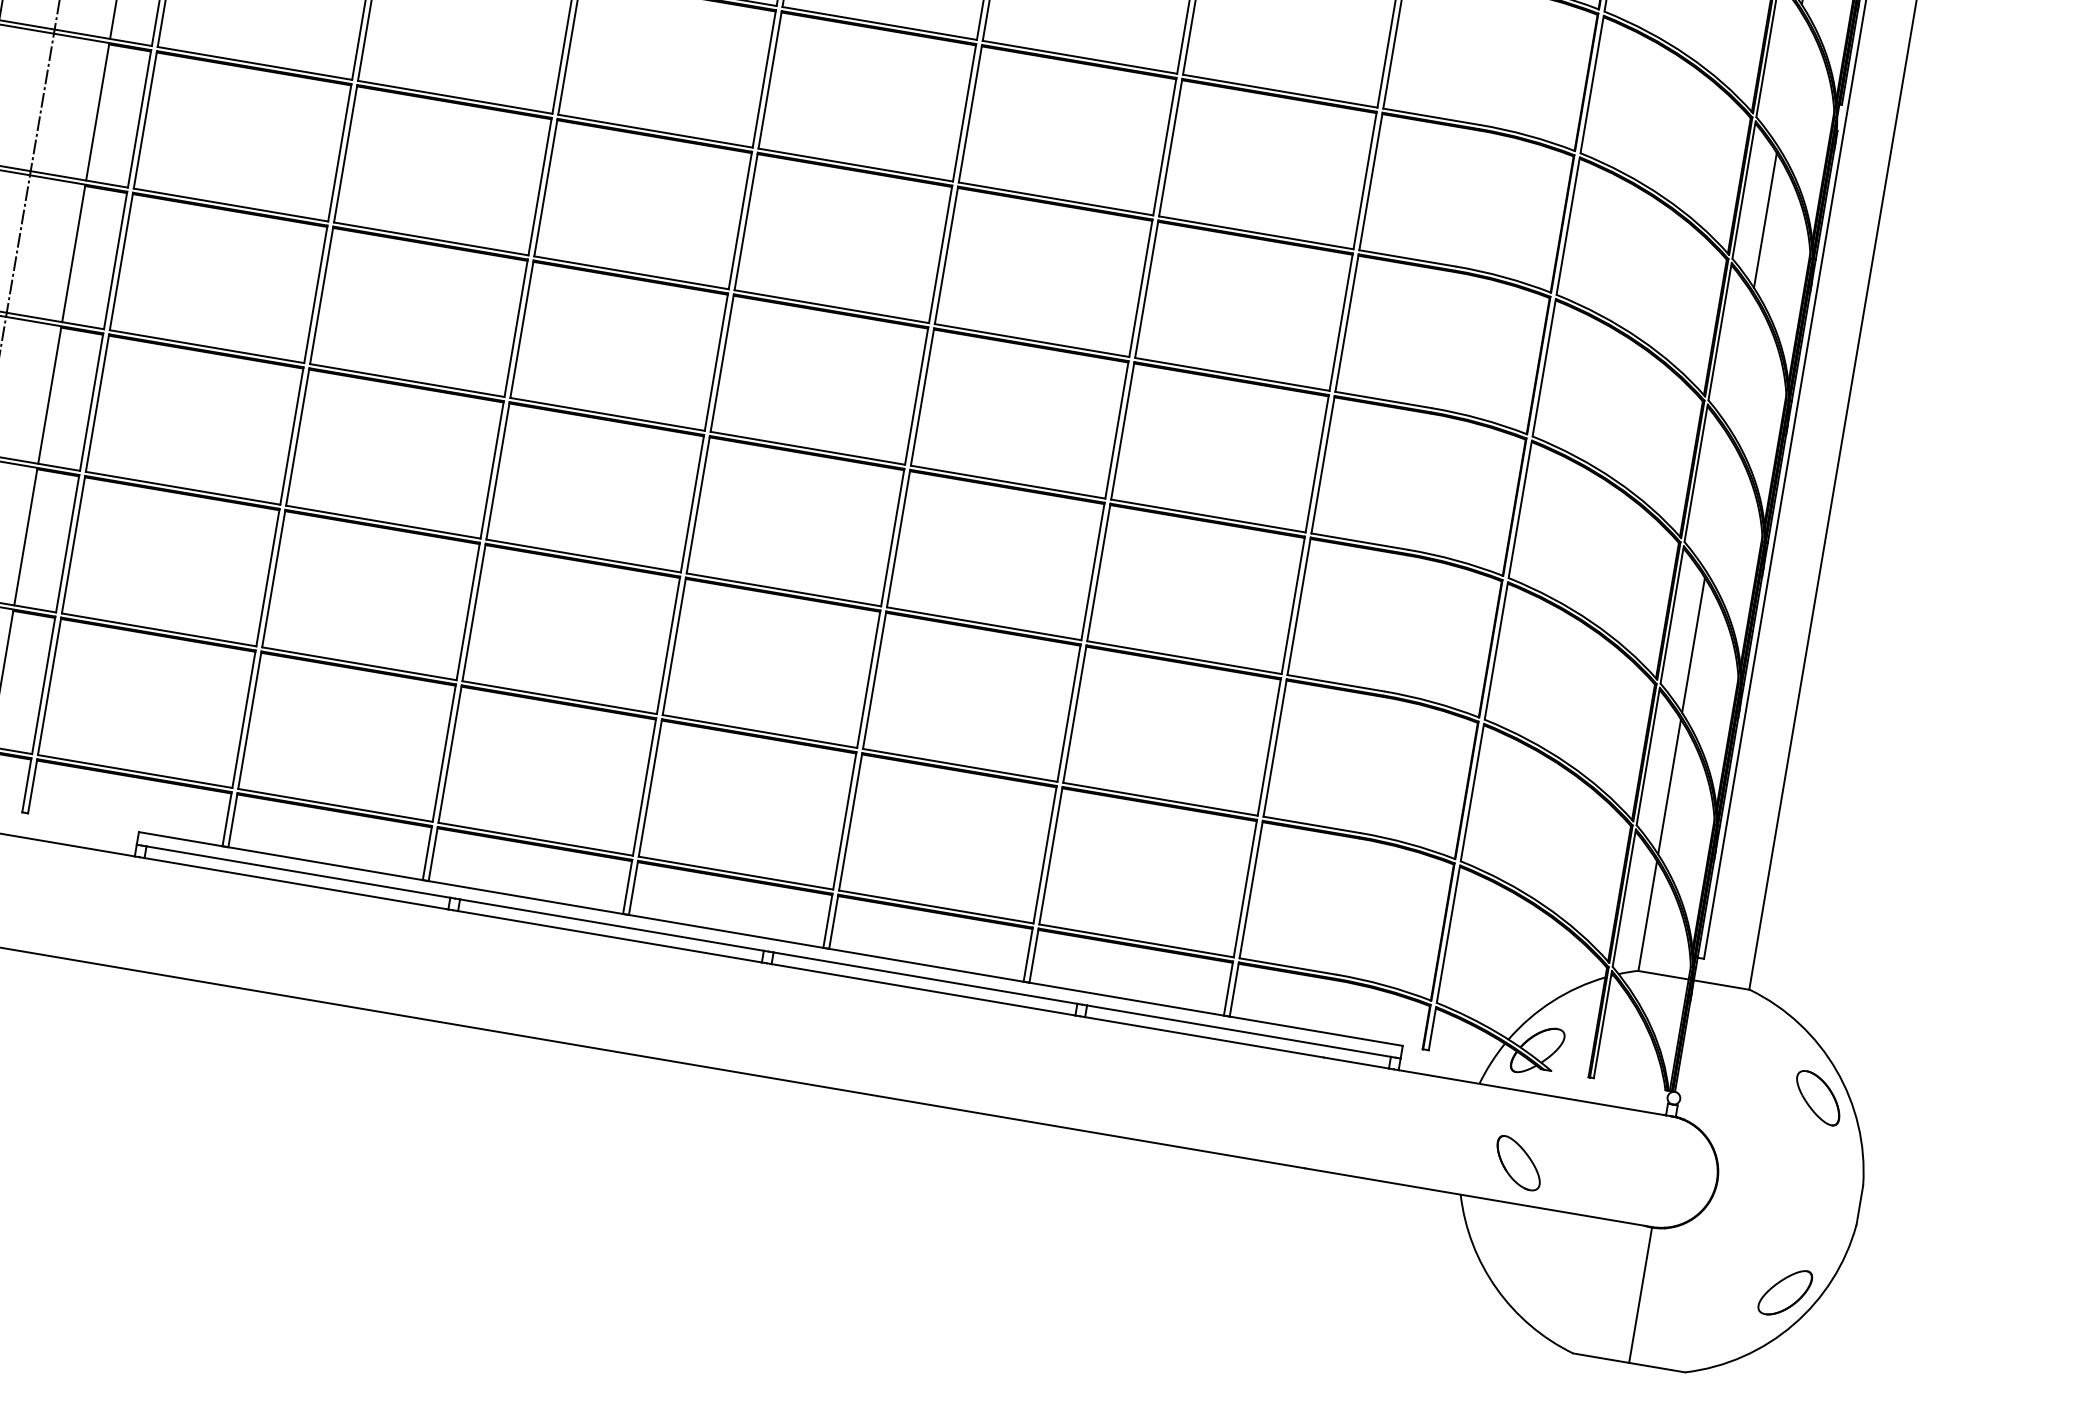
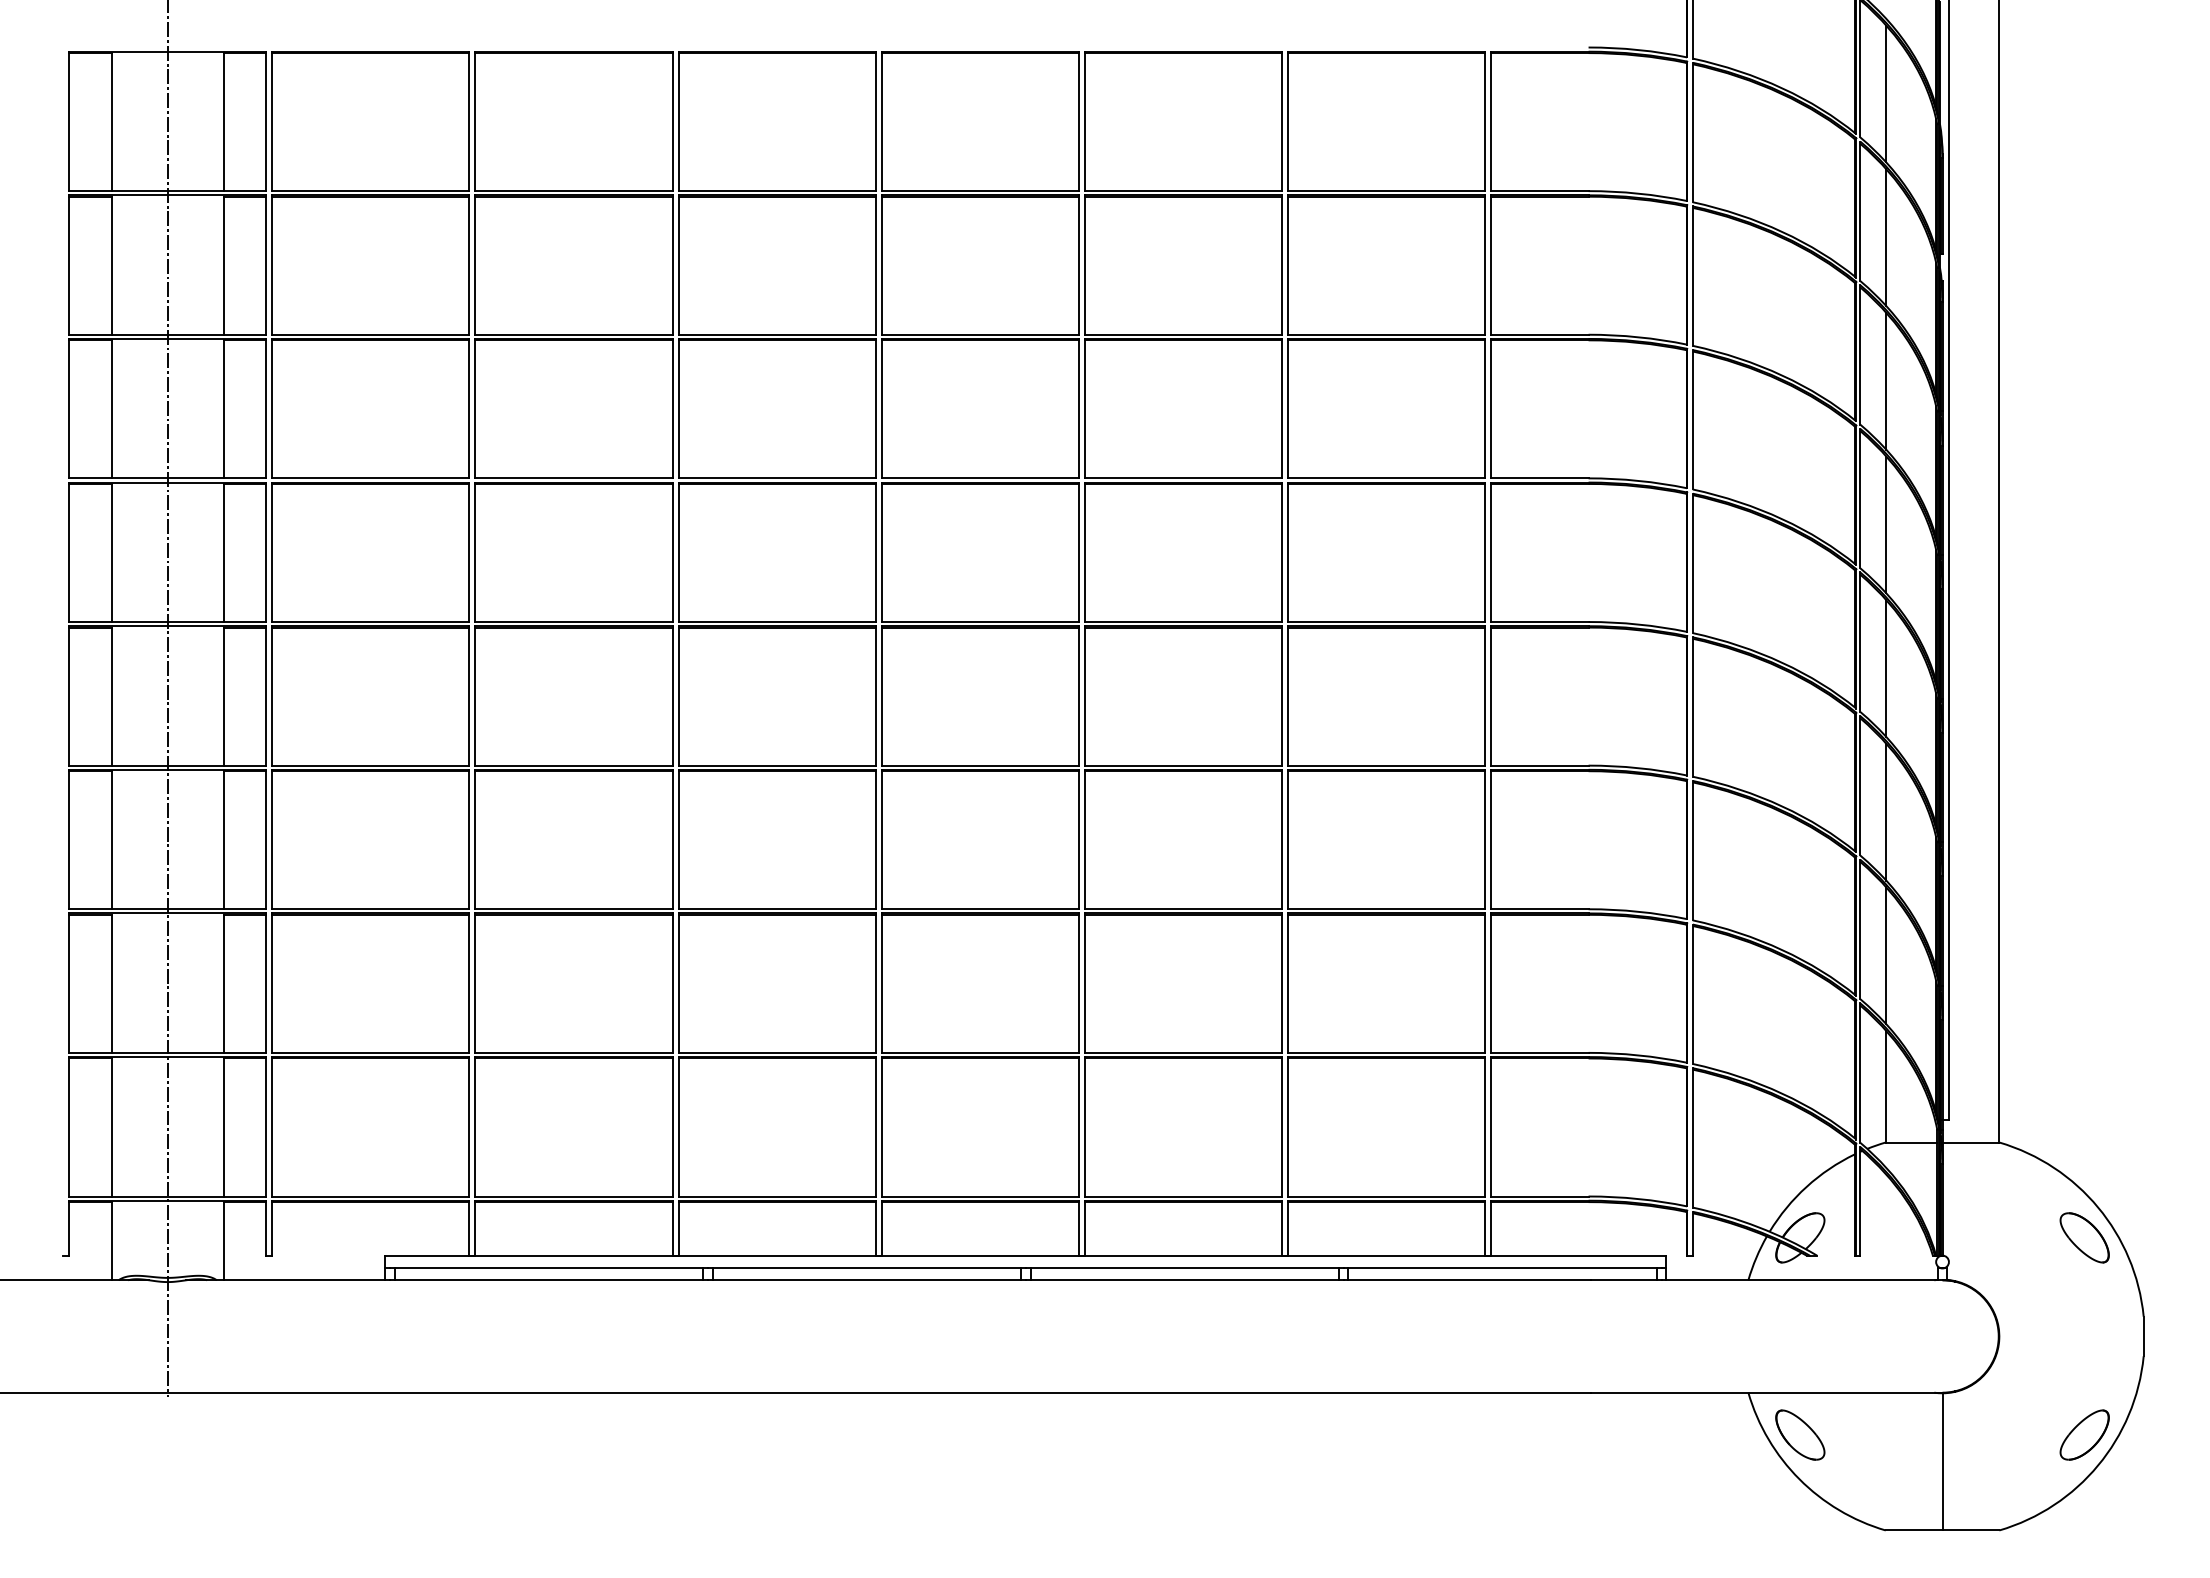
line: (1789, 78) -> (1886, 237), added
line: (1741, 361) -> (1886, 524), added
line: (1717, 503) -> (1886, 668), added
part: (1518, 1162) -> (1800, 1434), moved

